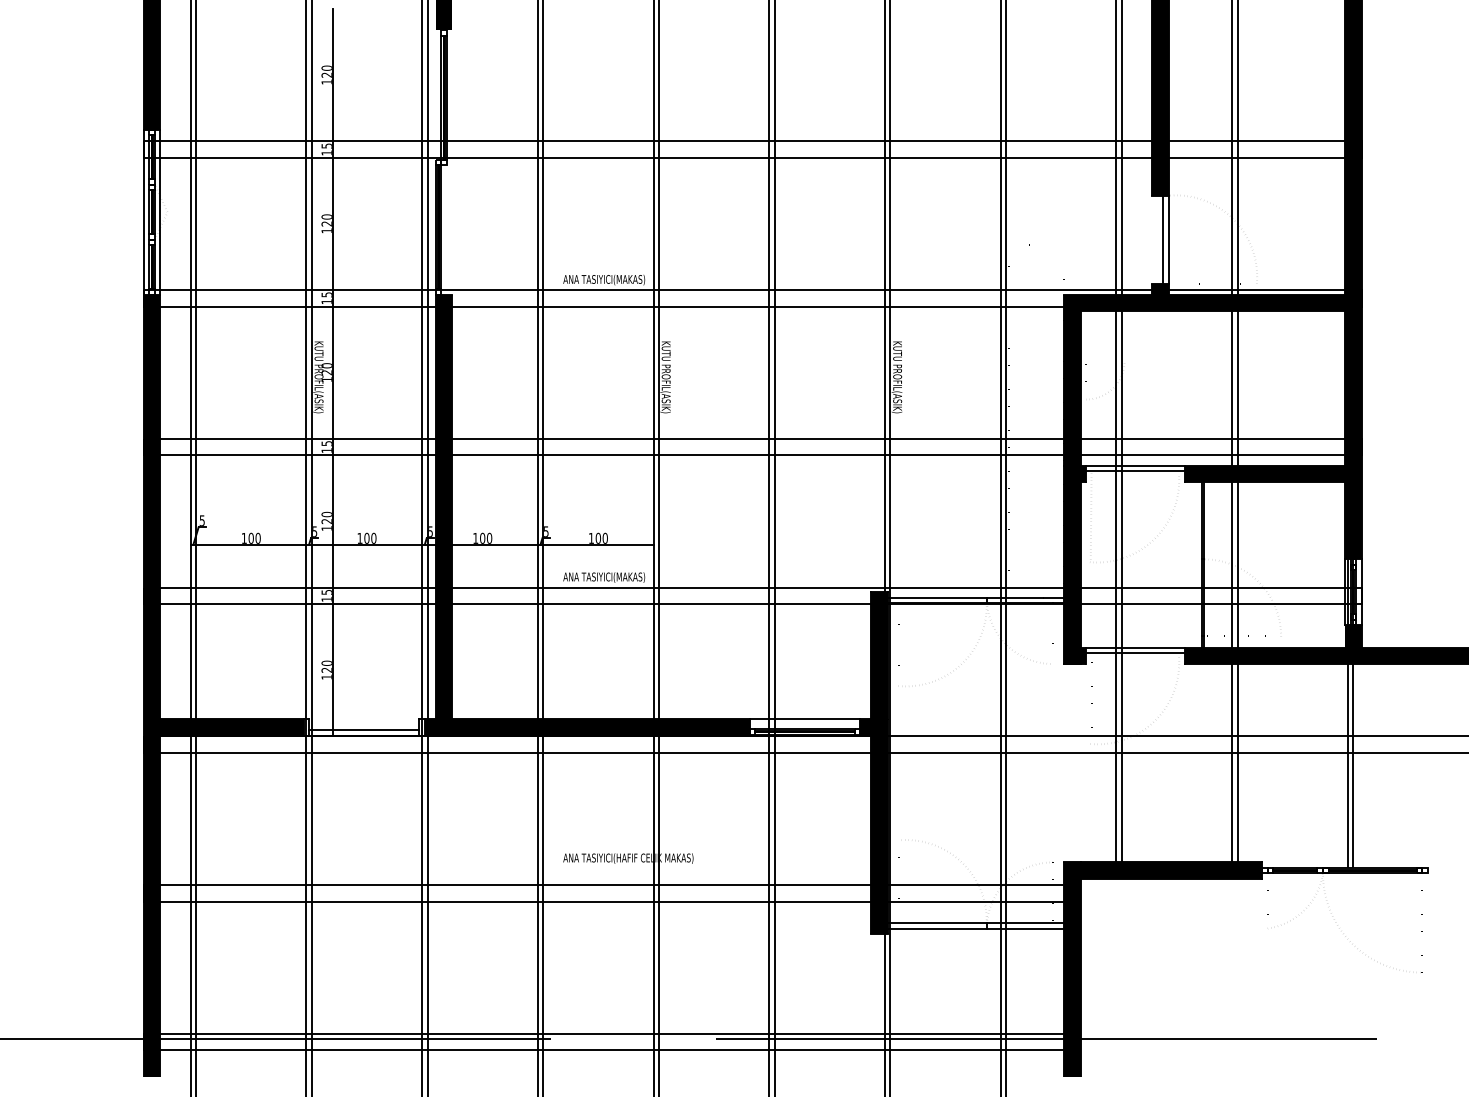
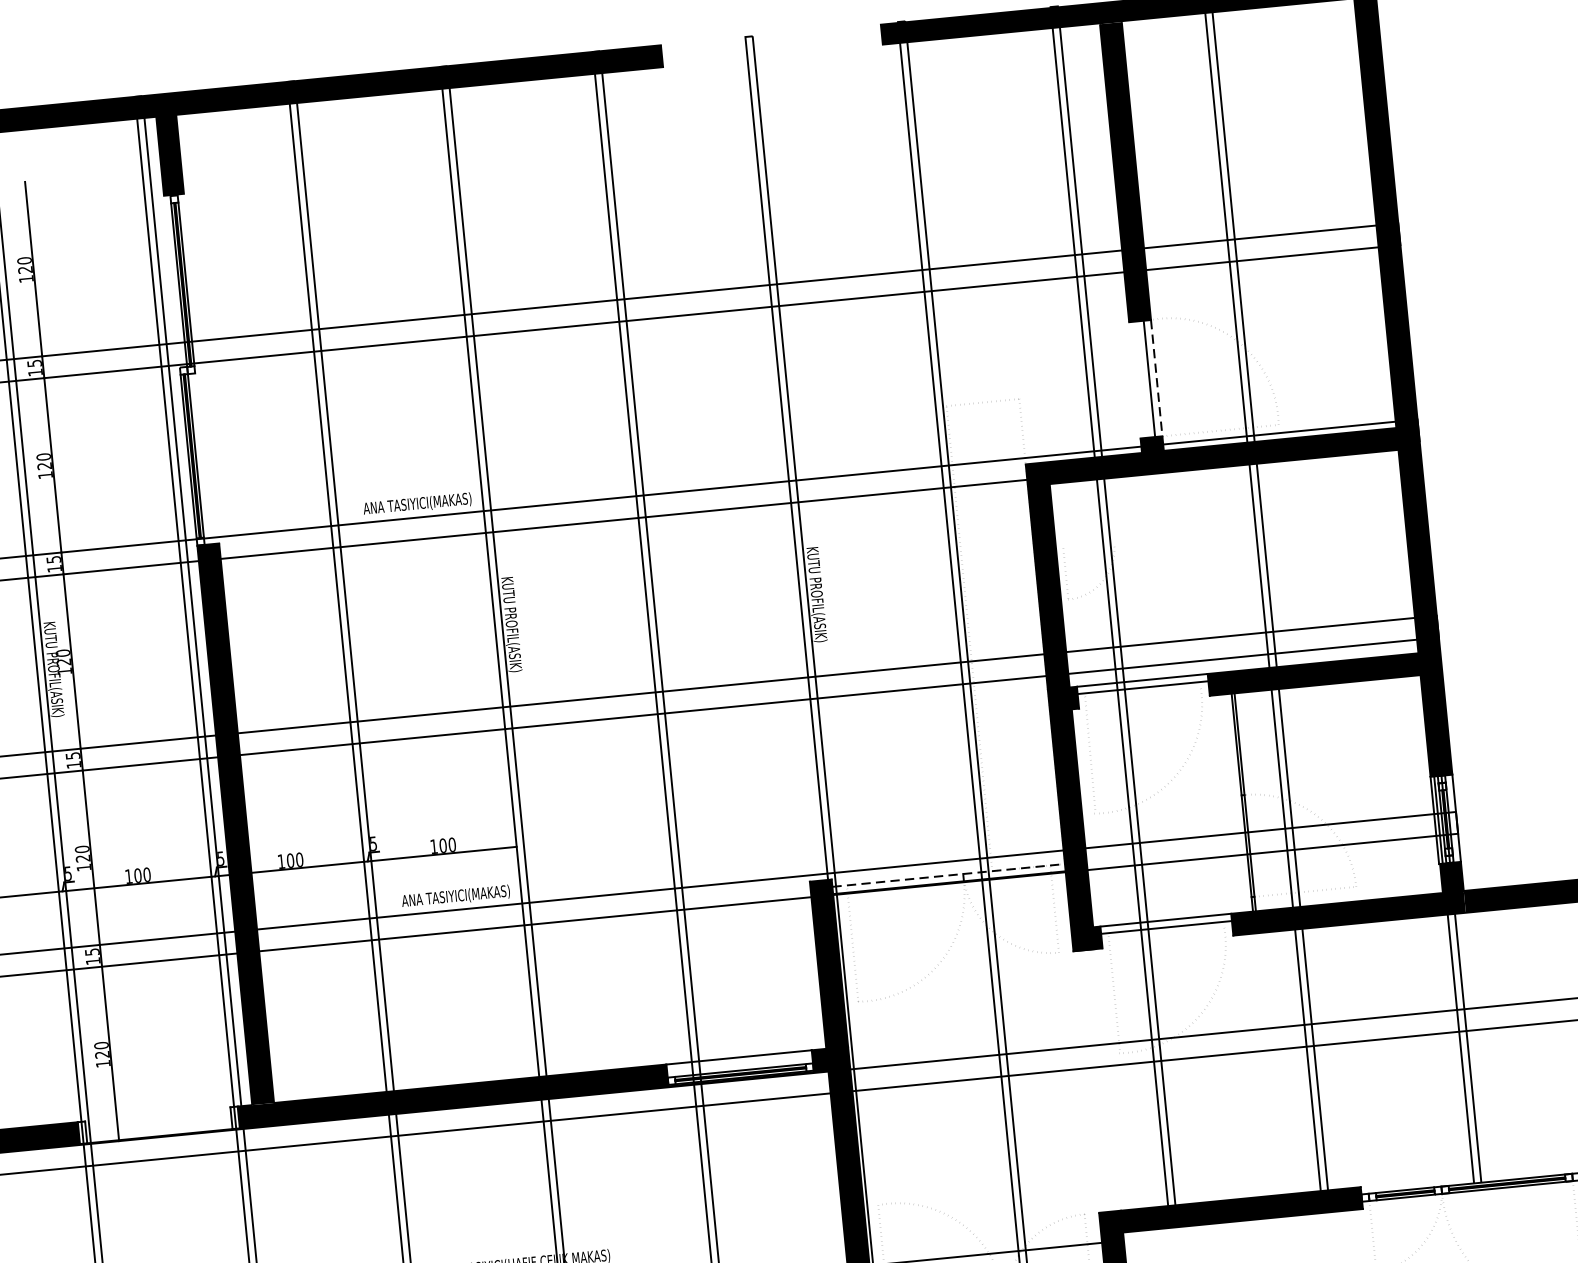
line: (1168, 240) -> (1156, 379), solid -> dashed
line: (976, 597) -> (949, 874), solid -> dashed
line: (364, 730) -> (159, 1129), removed

